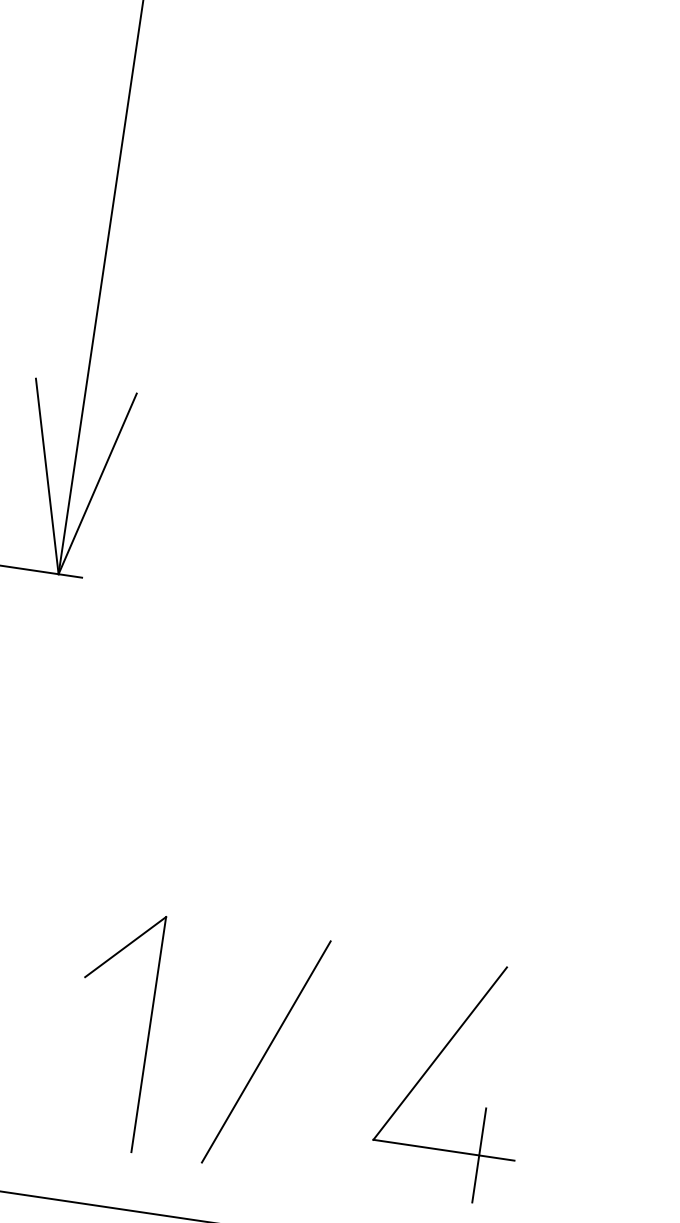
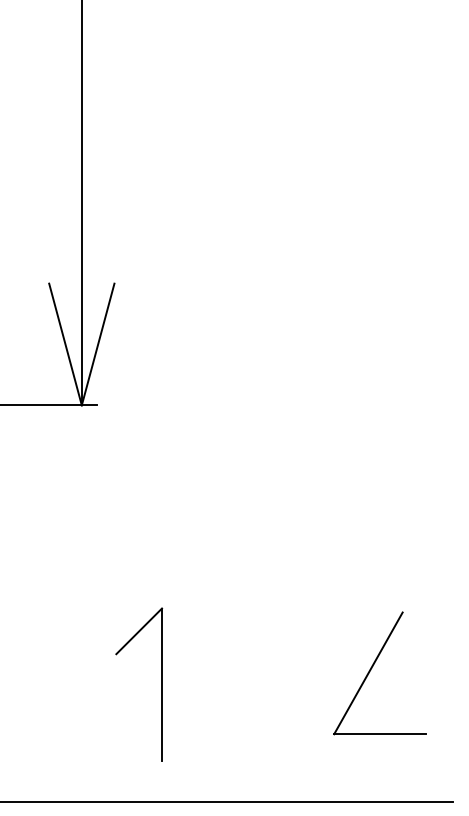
part: (147, 1034) -> (161, 684), moved
line: (265, 1051) -> (257, 688), removed
line: (479, 1154) -> (402, 733), removed

